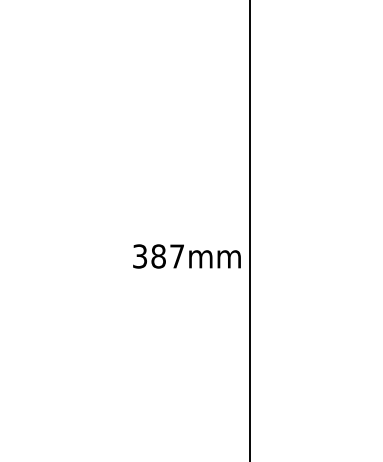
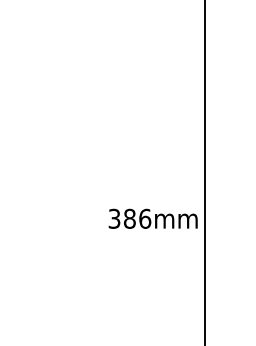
text: (177, 256) -> (145, 218), 387mm -> 386mm

